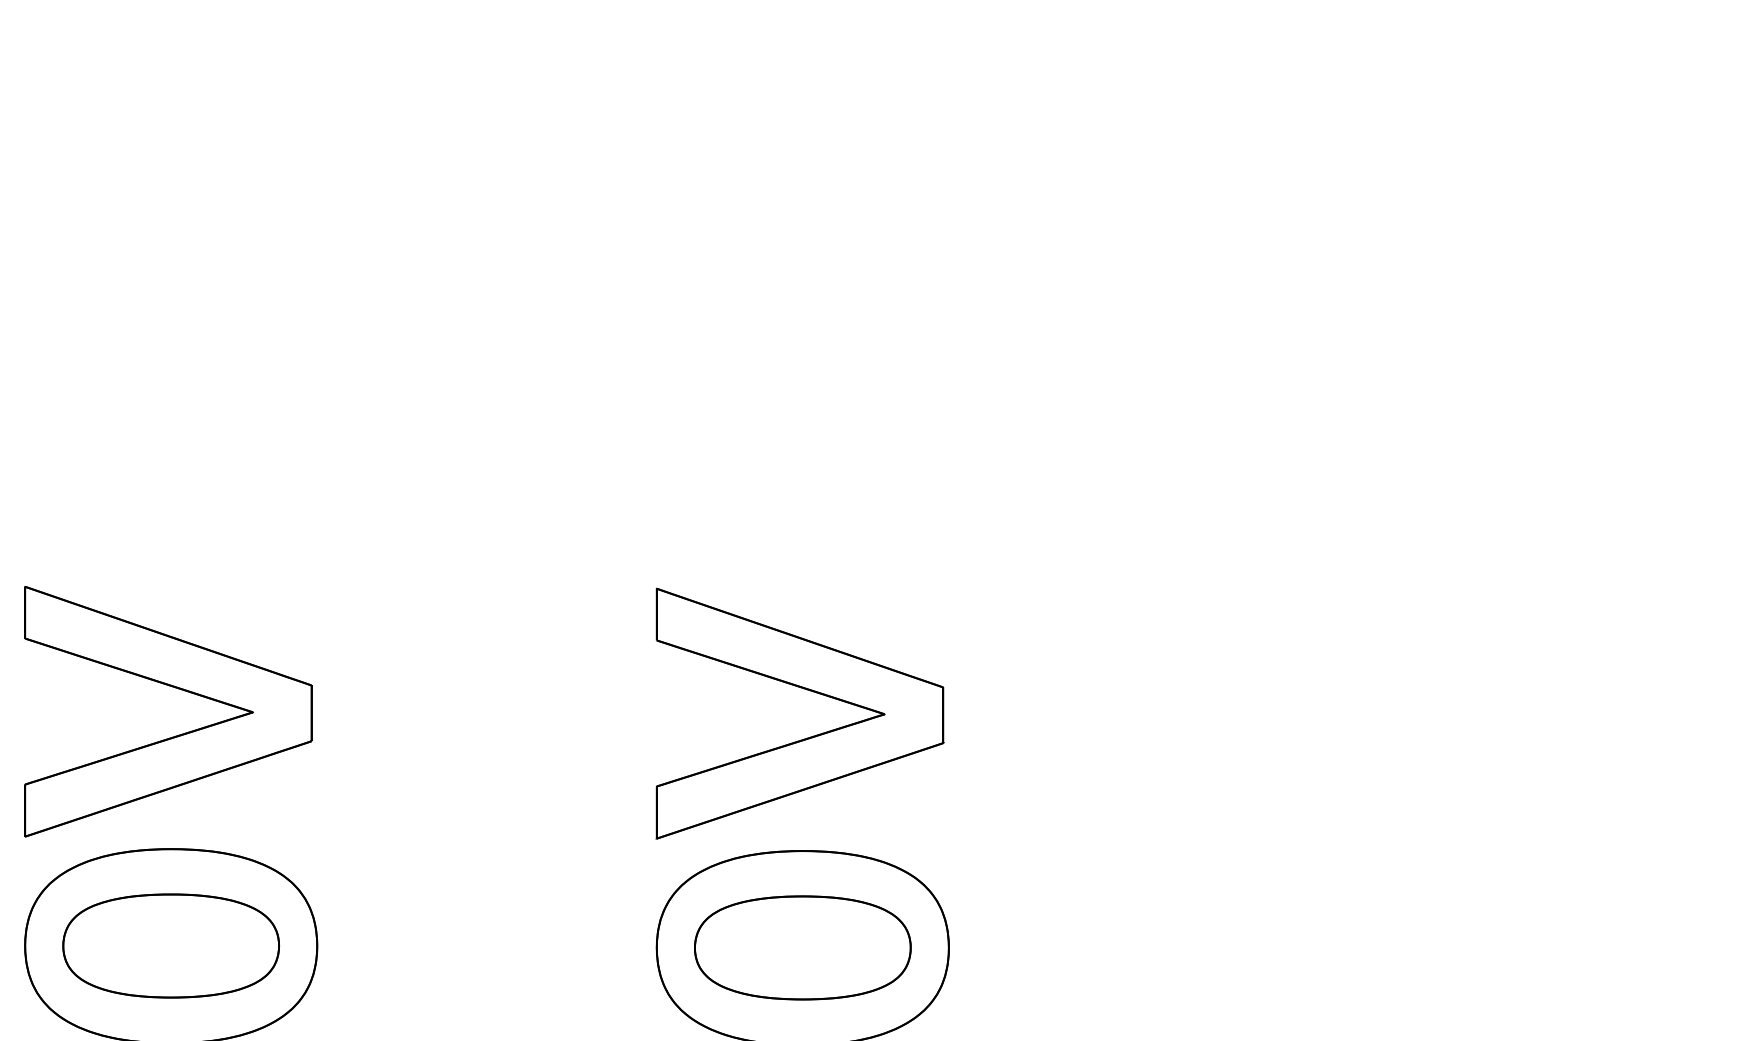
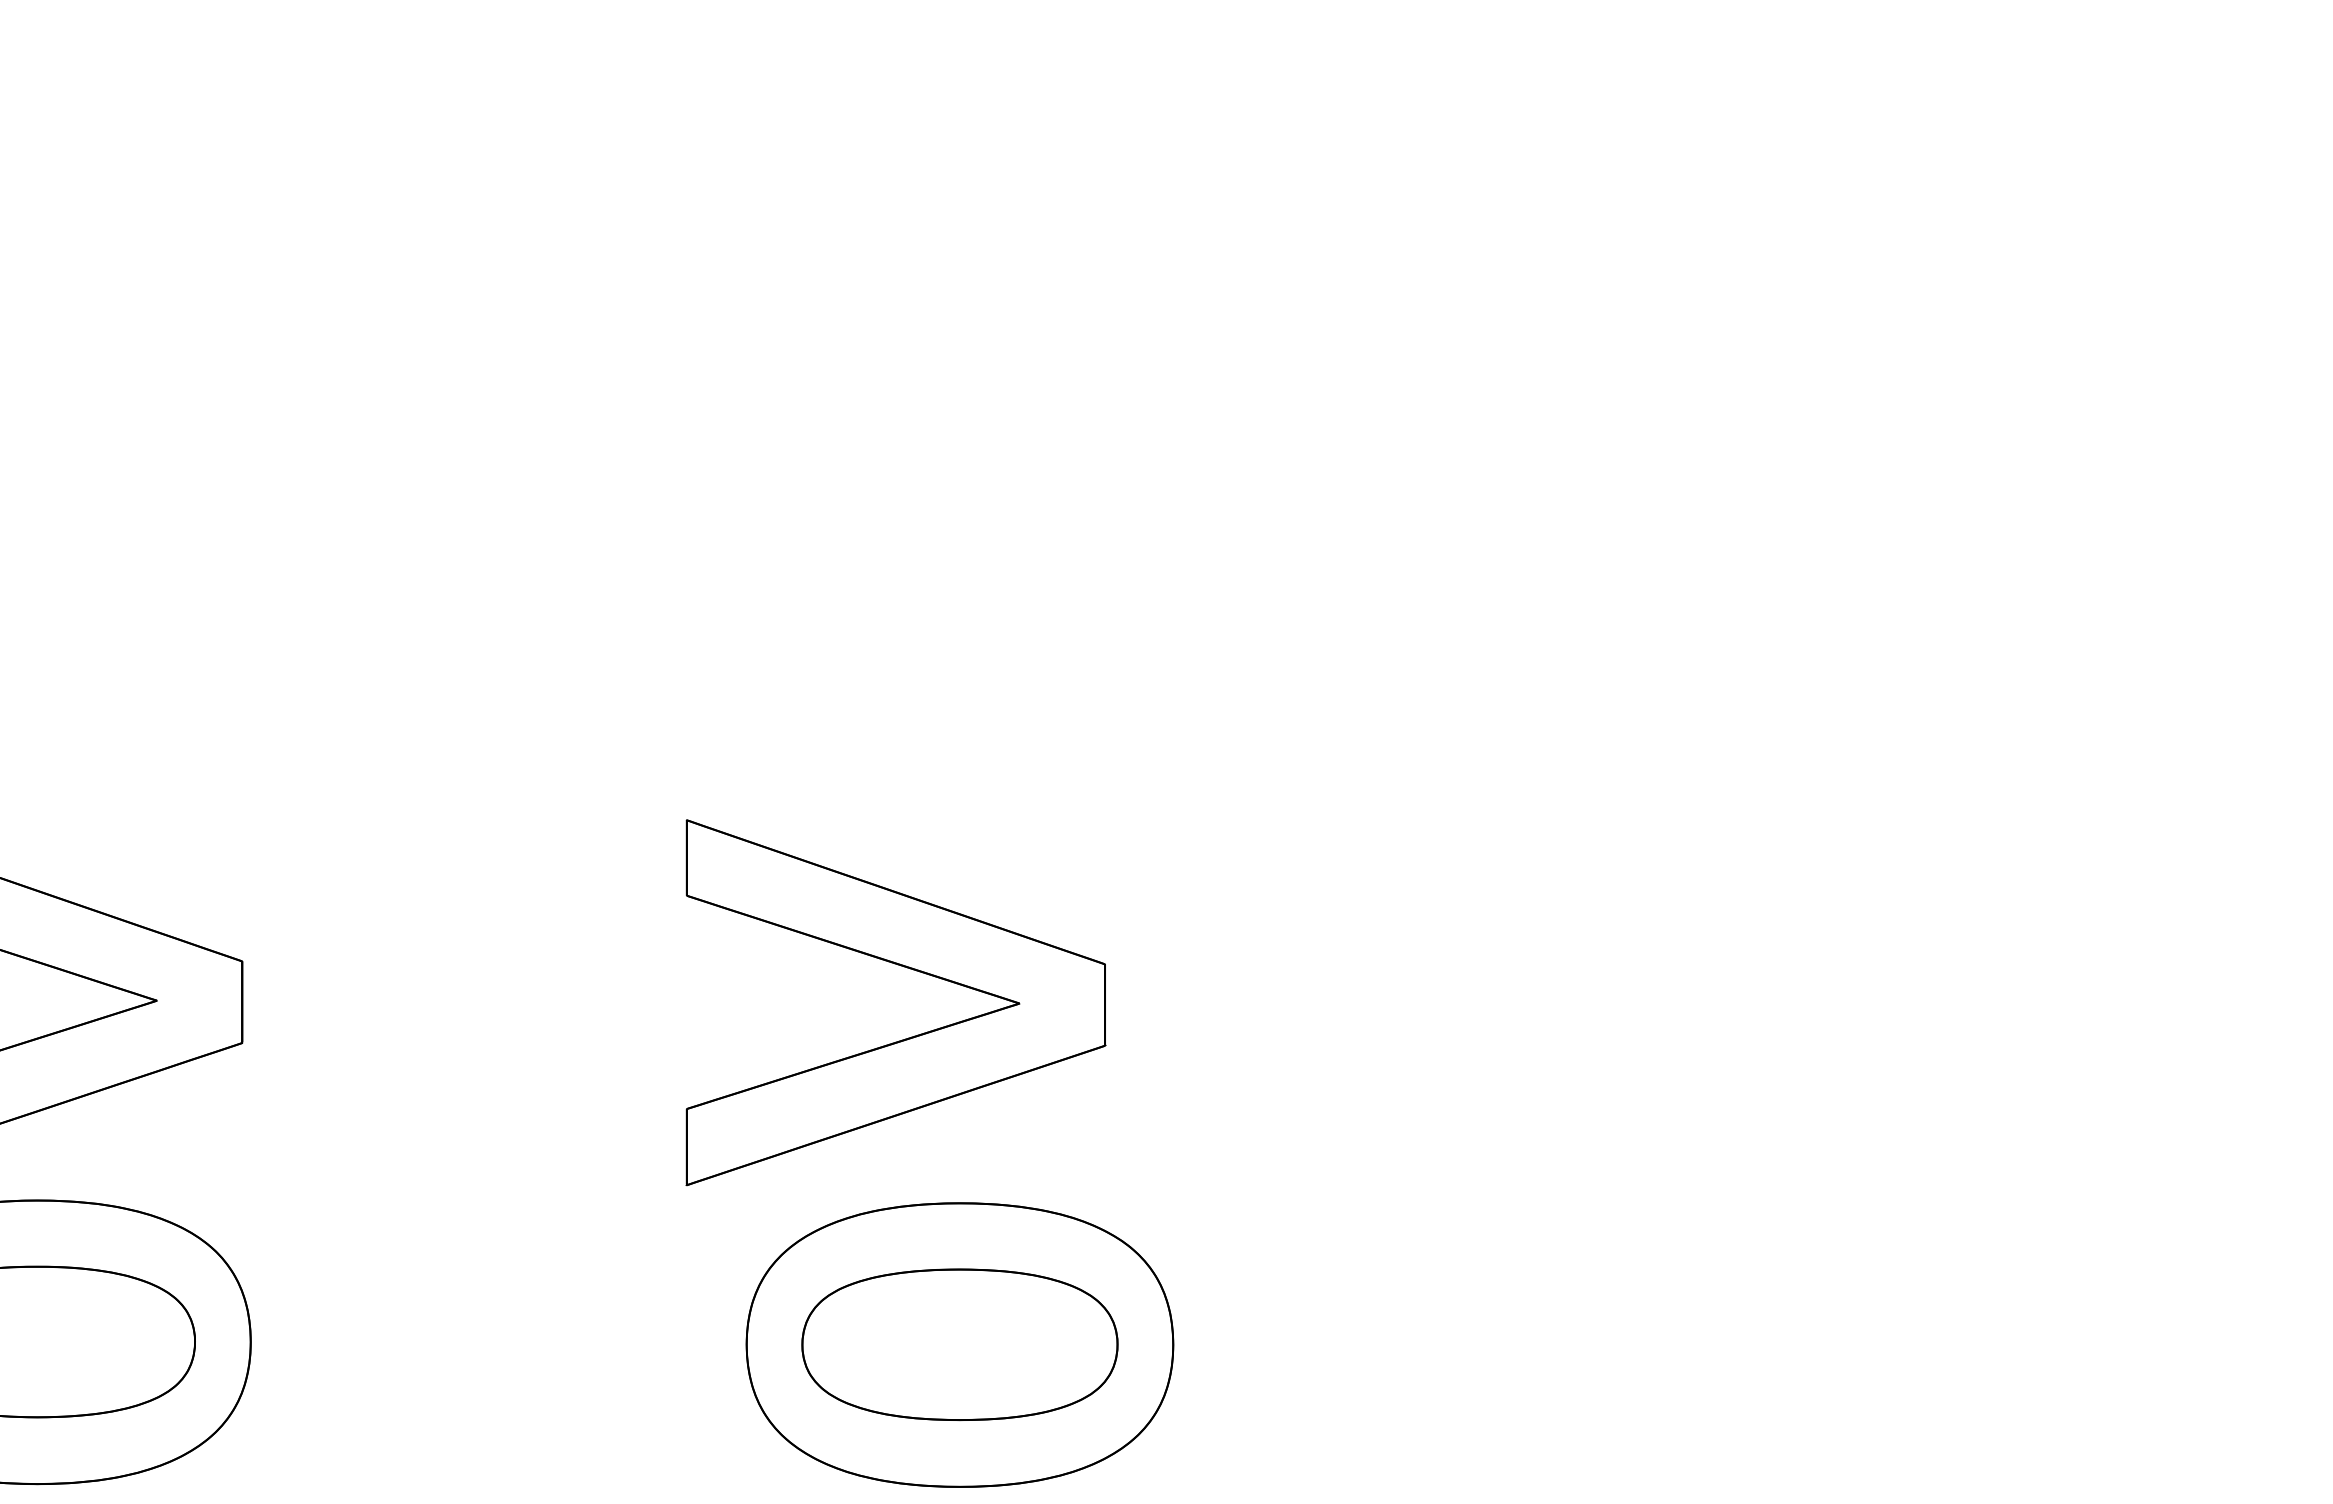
part: (807, 690) -> (906, 968), moved

